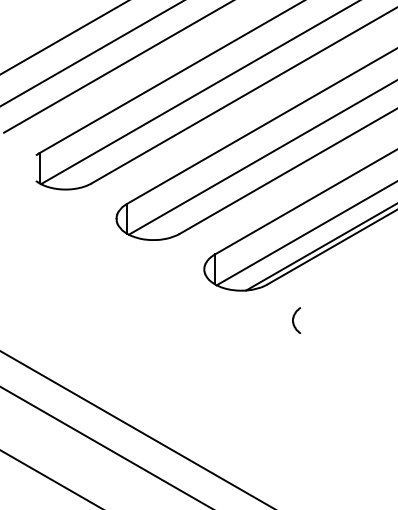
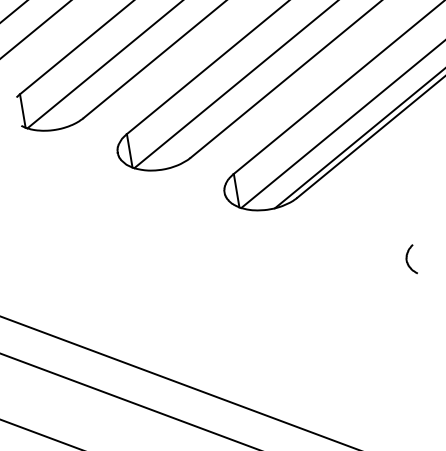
curve: (294, 318) -> (408, 257), moved

